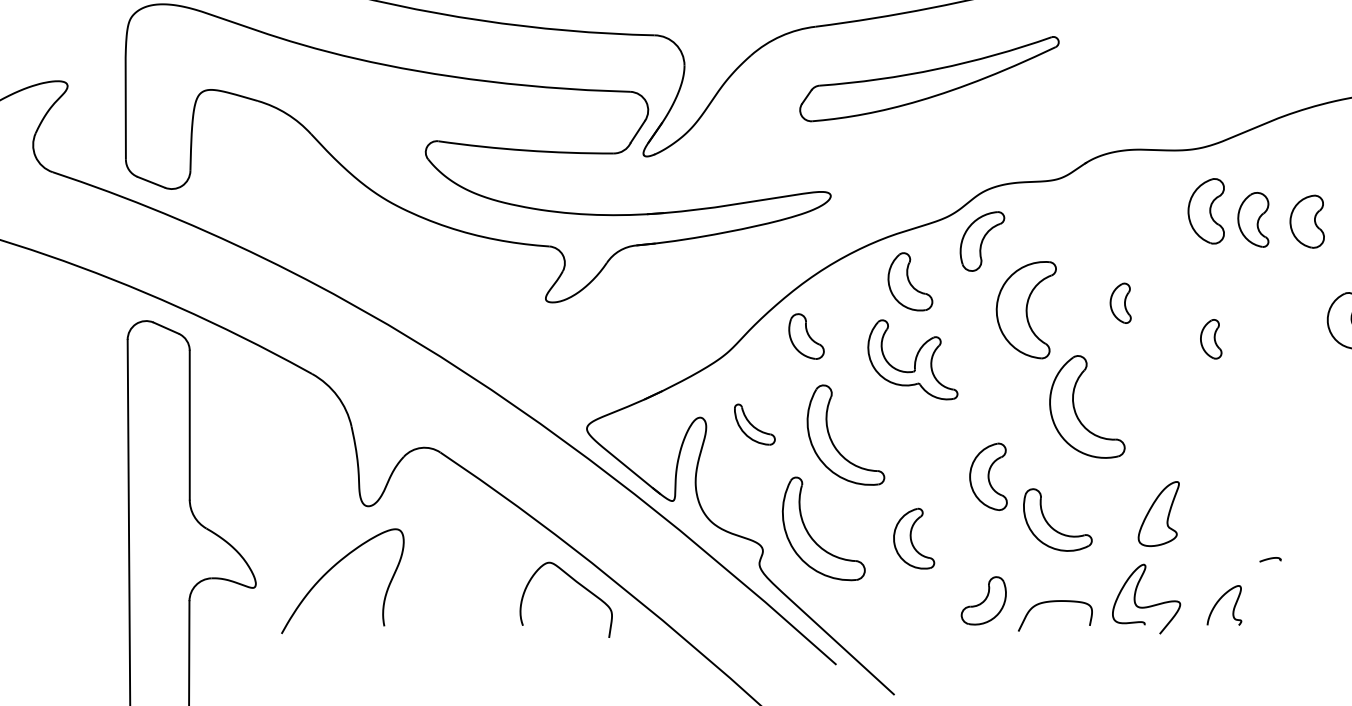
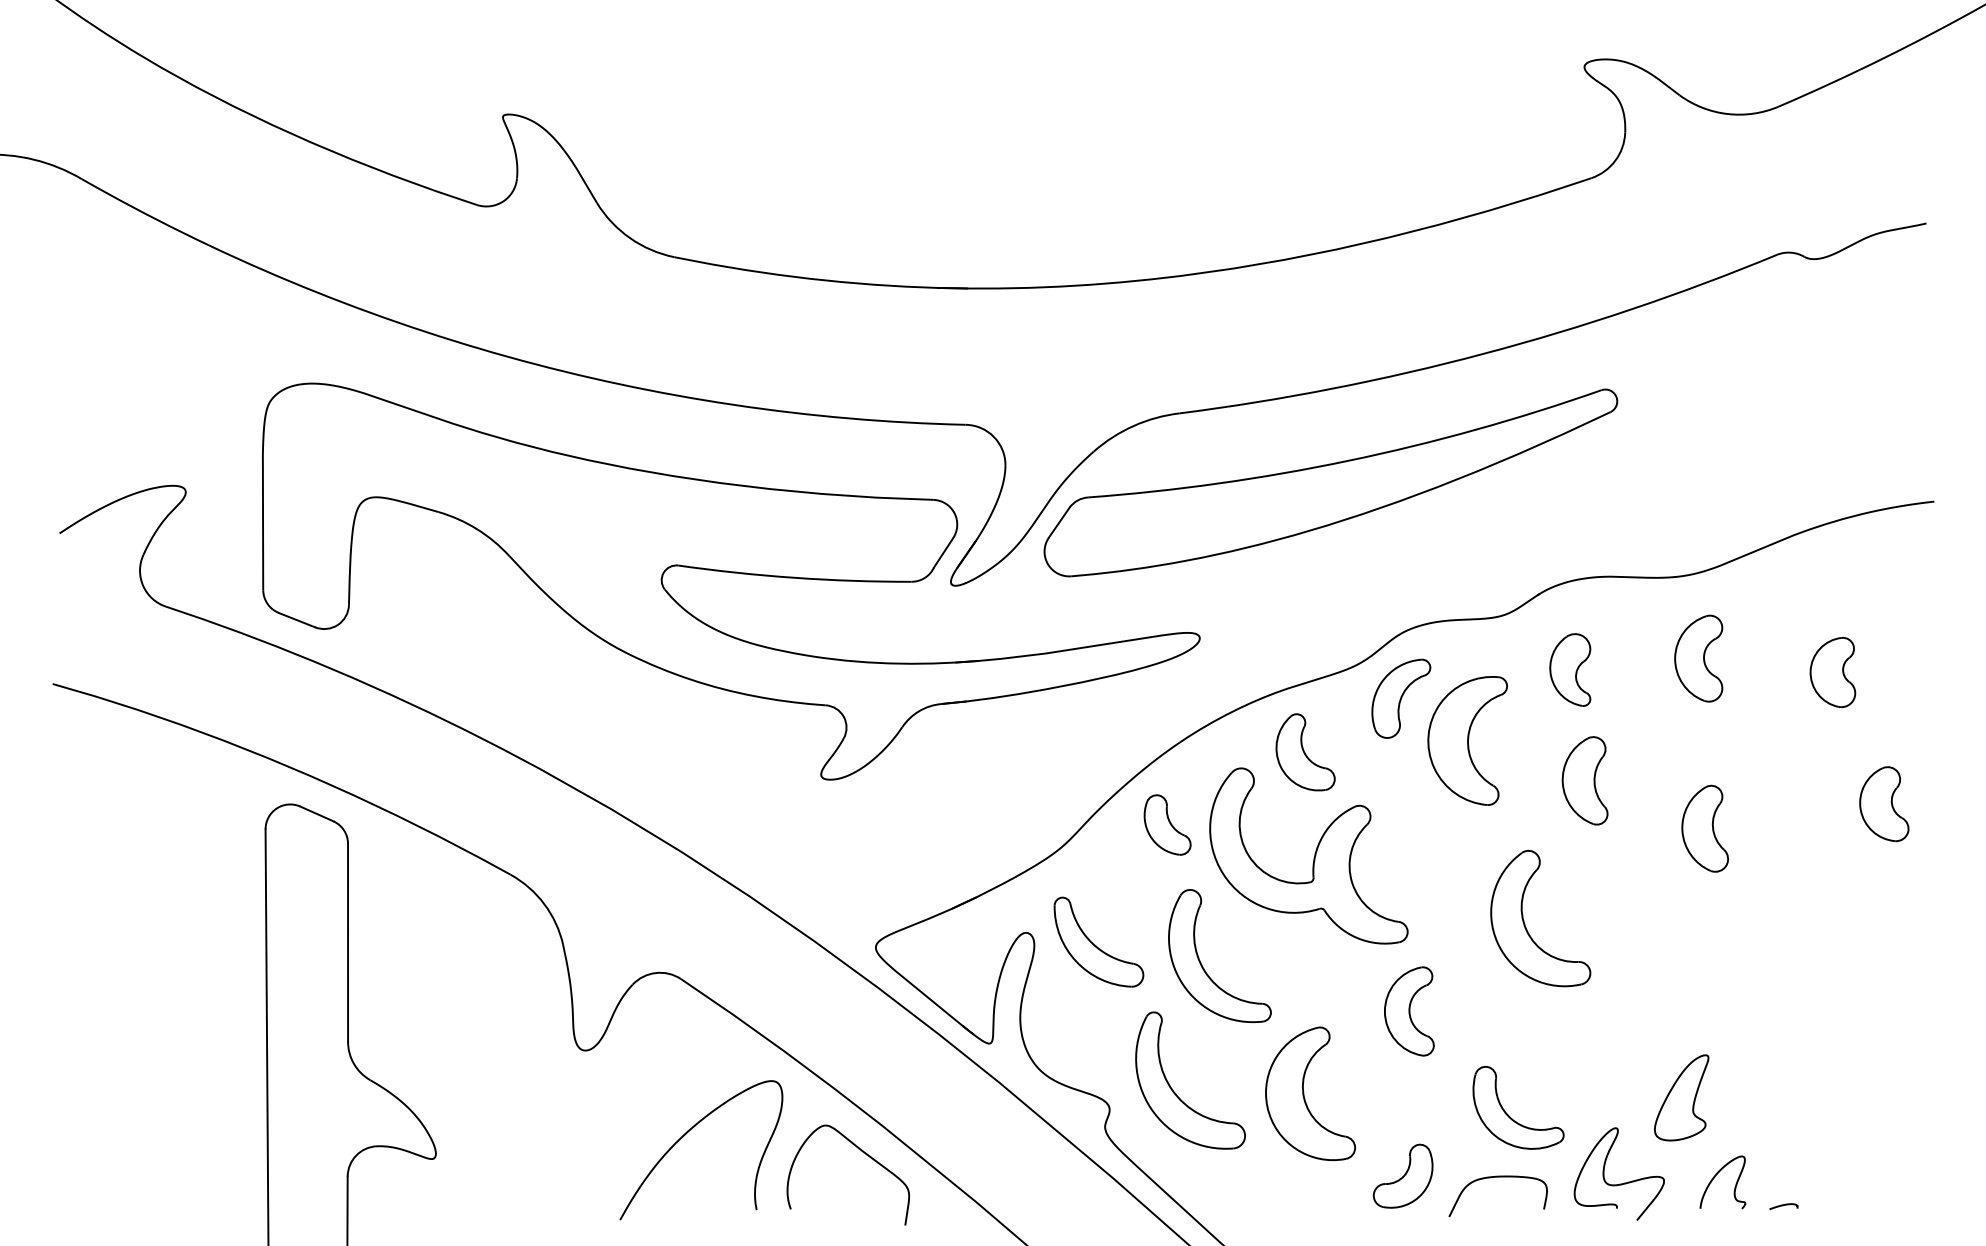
part: (929, 78) -> (1330, 482), size x1.67
part: (1253, 219) -> (1570, 669), moved
part: (1120, 303) -> (1584, 780), size x1.67
part: (1026, 309) -> (1467, 740), moved
part: (1211, 339) -> (1705, 828), size x1.67
part: (912, 359) -> (1308, 855), size x1.67
part: (754, 424) -> (1098, 941), size x1.67
part: (1158, 513) -> (1681, 1097), moved
part: (1051, 525) -> (1509, 1115), moved
part: (914, 538) -> (1310, 1093), size x1.67
curve: (1270, 559) -> (1783, 1206), moved
curve: (331, 569) -> (686, 1134), moved

